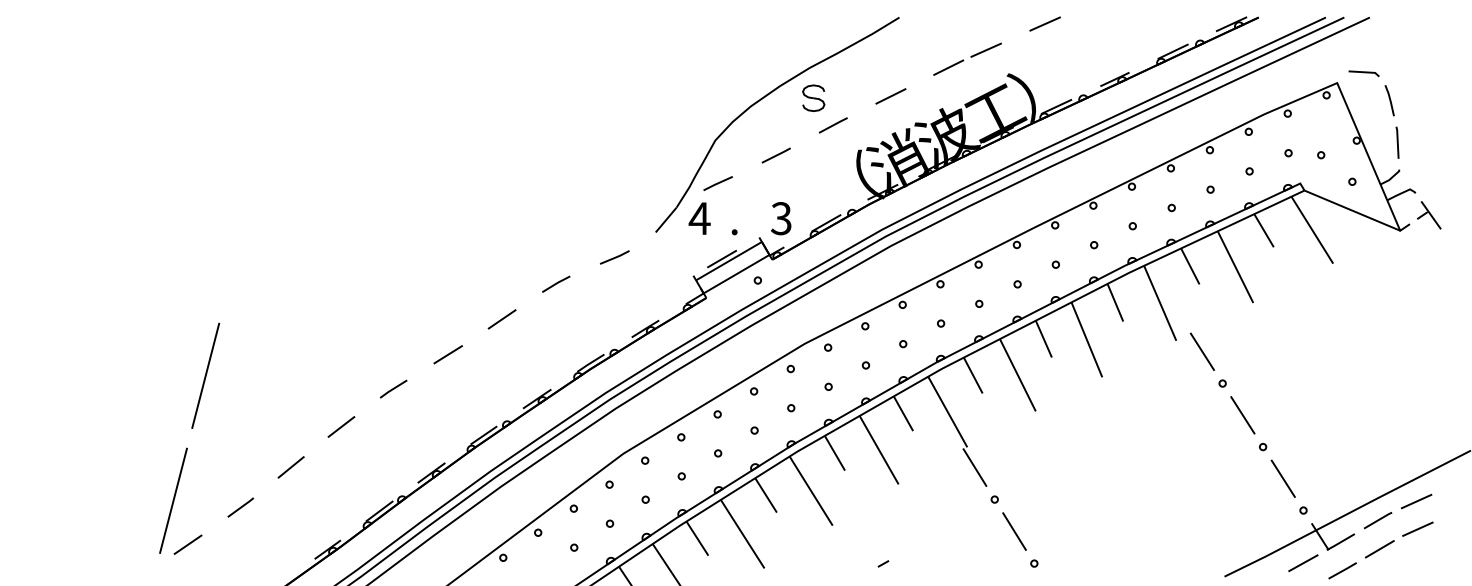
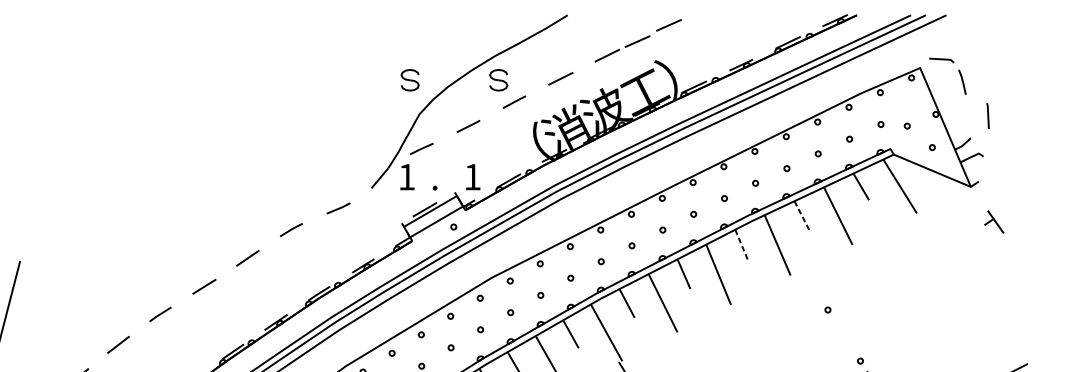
line: (1044, 23) -> (668, 24), moved
part: (703, 97) -> (409, 79), added
line: (1397, 142) -> (988, 115), moved
part: (1429, 215) -> (994, 222), moved
text: (699, 218) -> (406, 177), 4 -> 1
text: (781, 218) -> (472, 177), 3 -> 1
line: (1190, 266) -> (802, 215), solid -> dashed
line: (1115, 303) -> (741, 245), solid -> dashed
line: (1202, 351) -> (811, 284), removed
line: (1242, 415) -> (843, 335), removed

